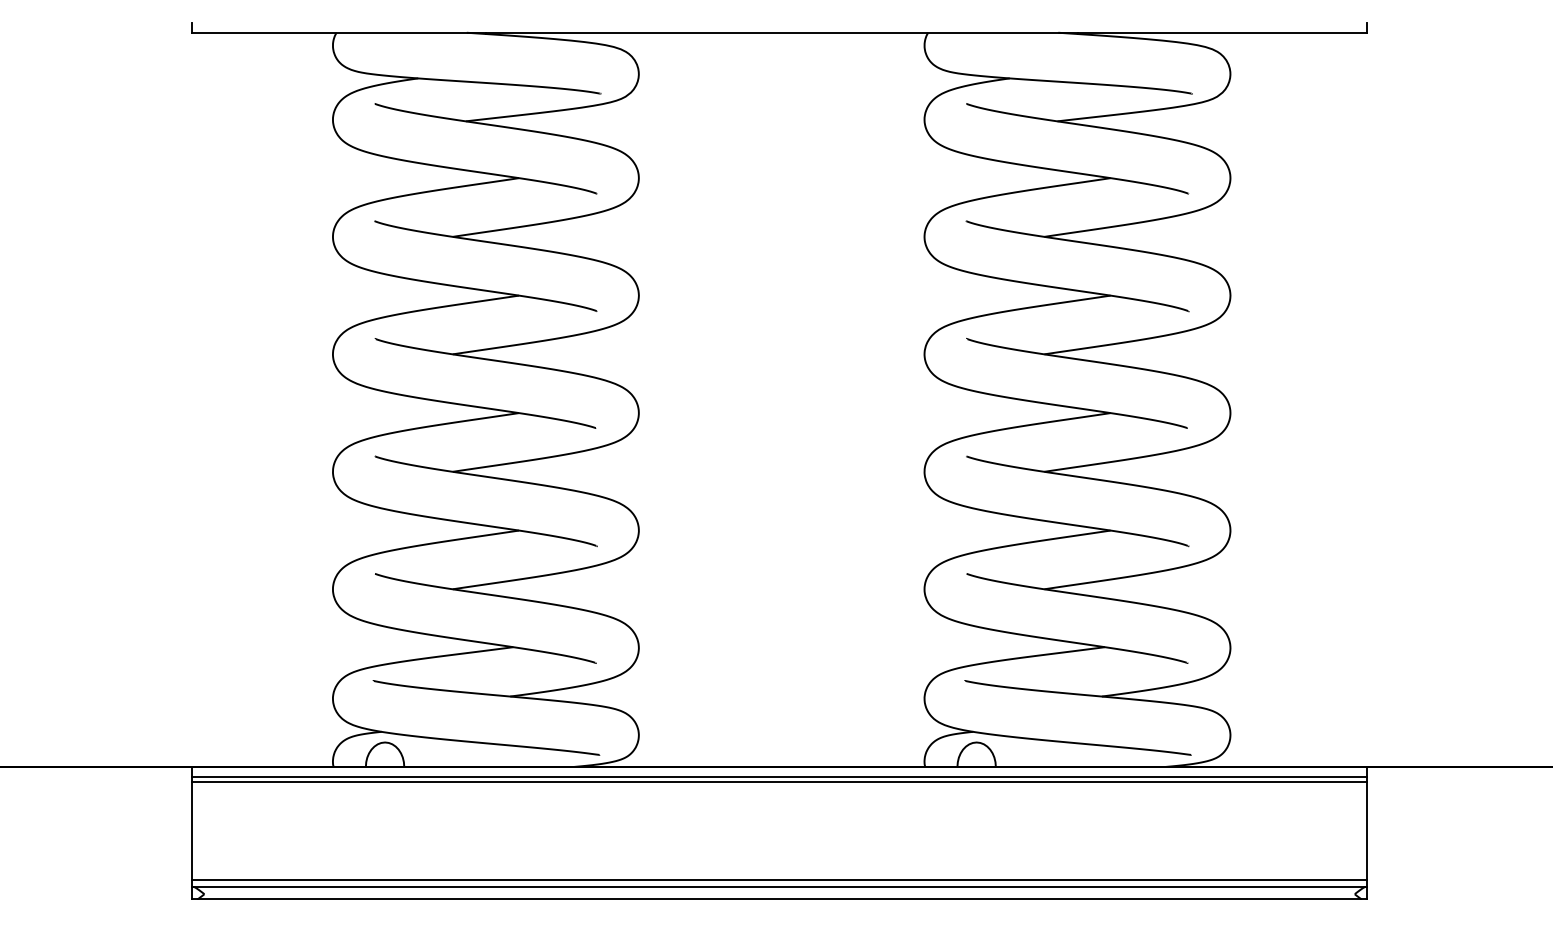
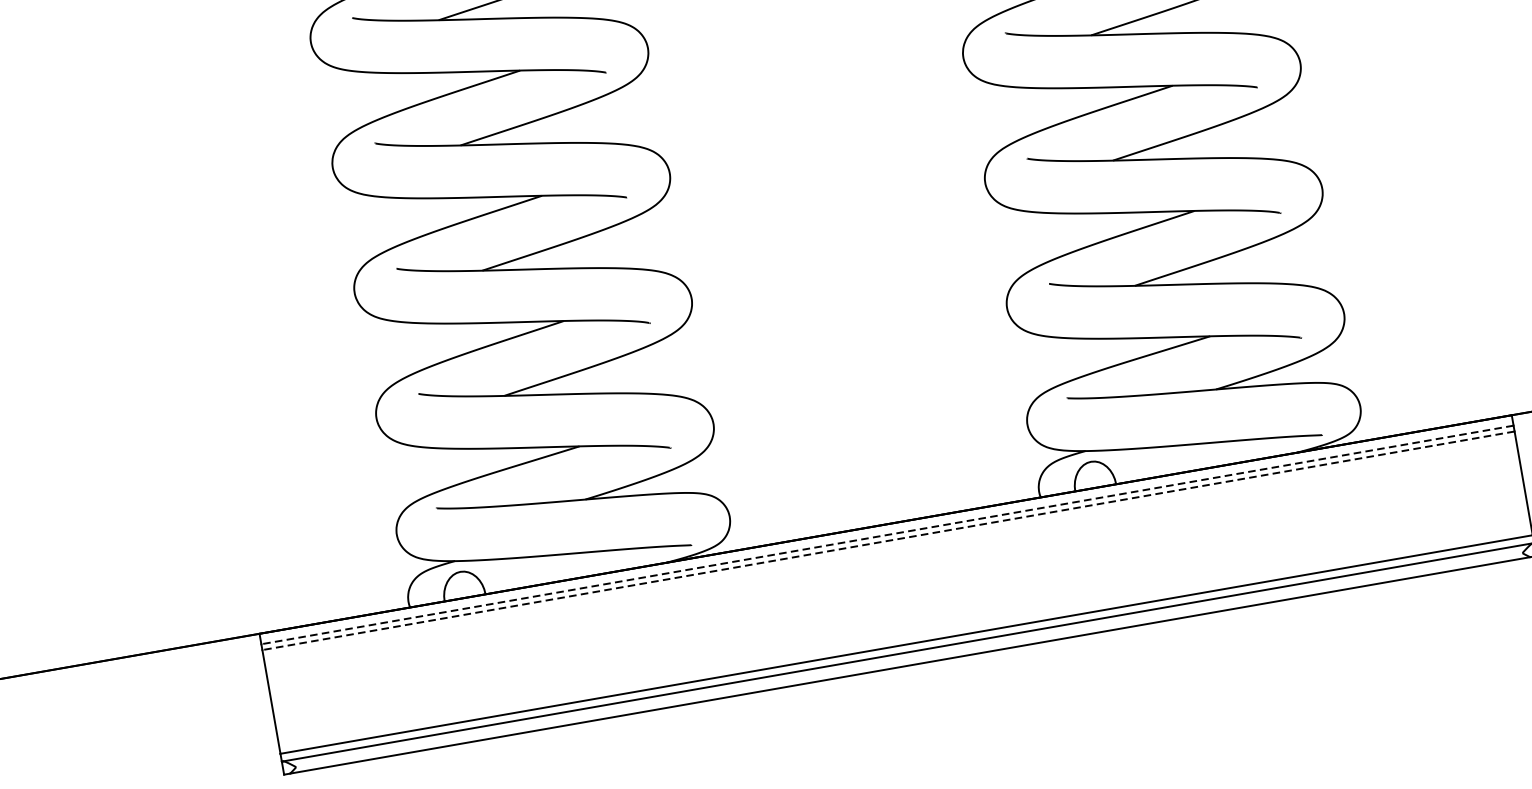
line: (779, 776) -> (887, 534), solid -> dashed
line: (779, 782) -> (888, 541), solid -> dashed

